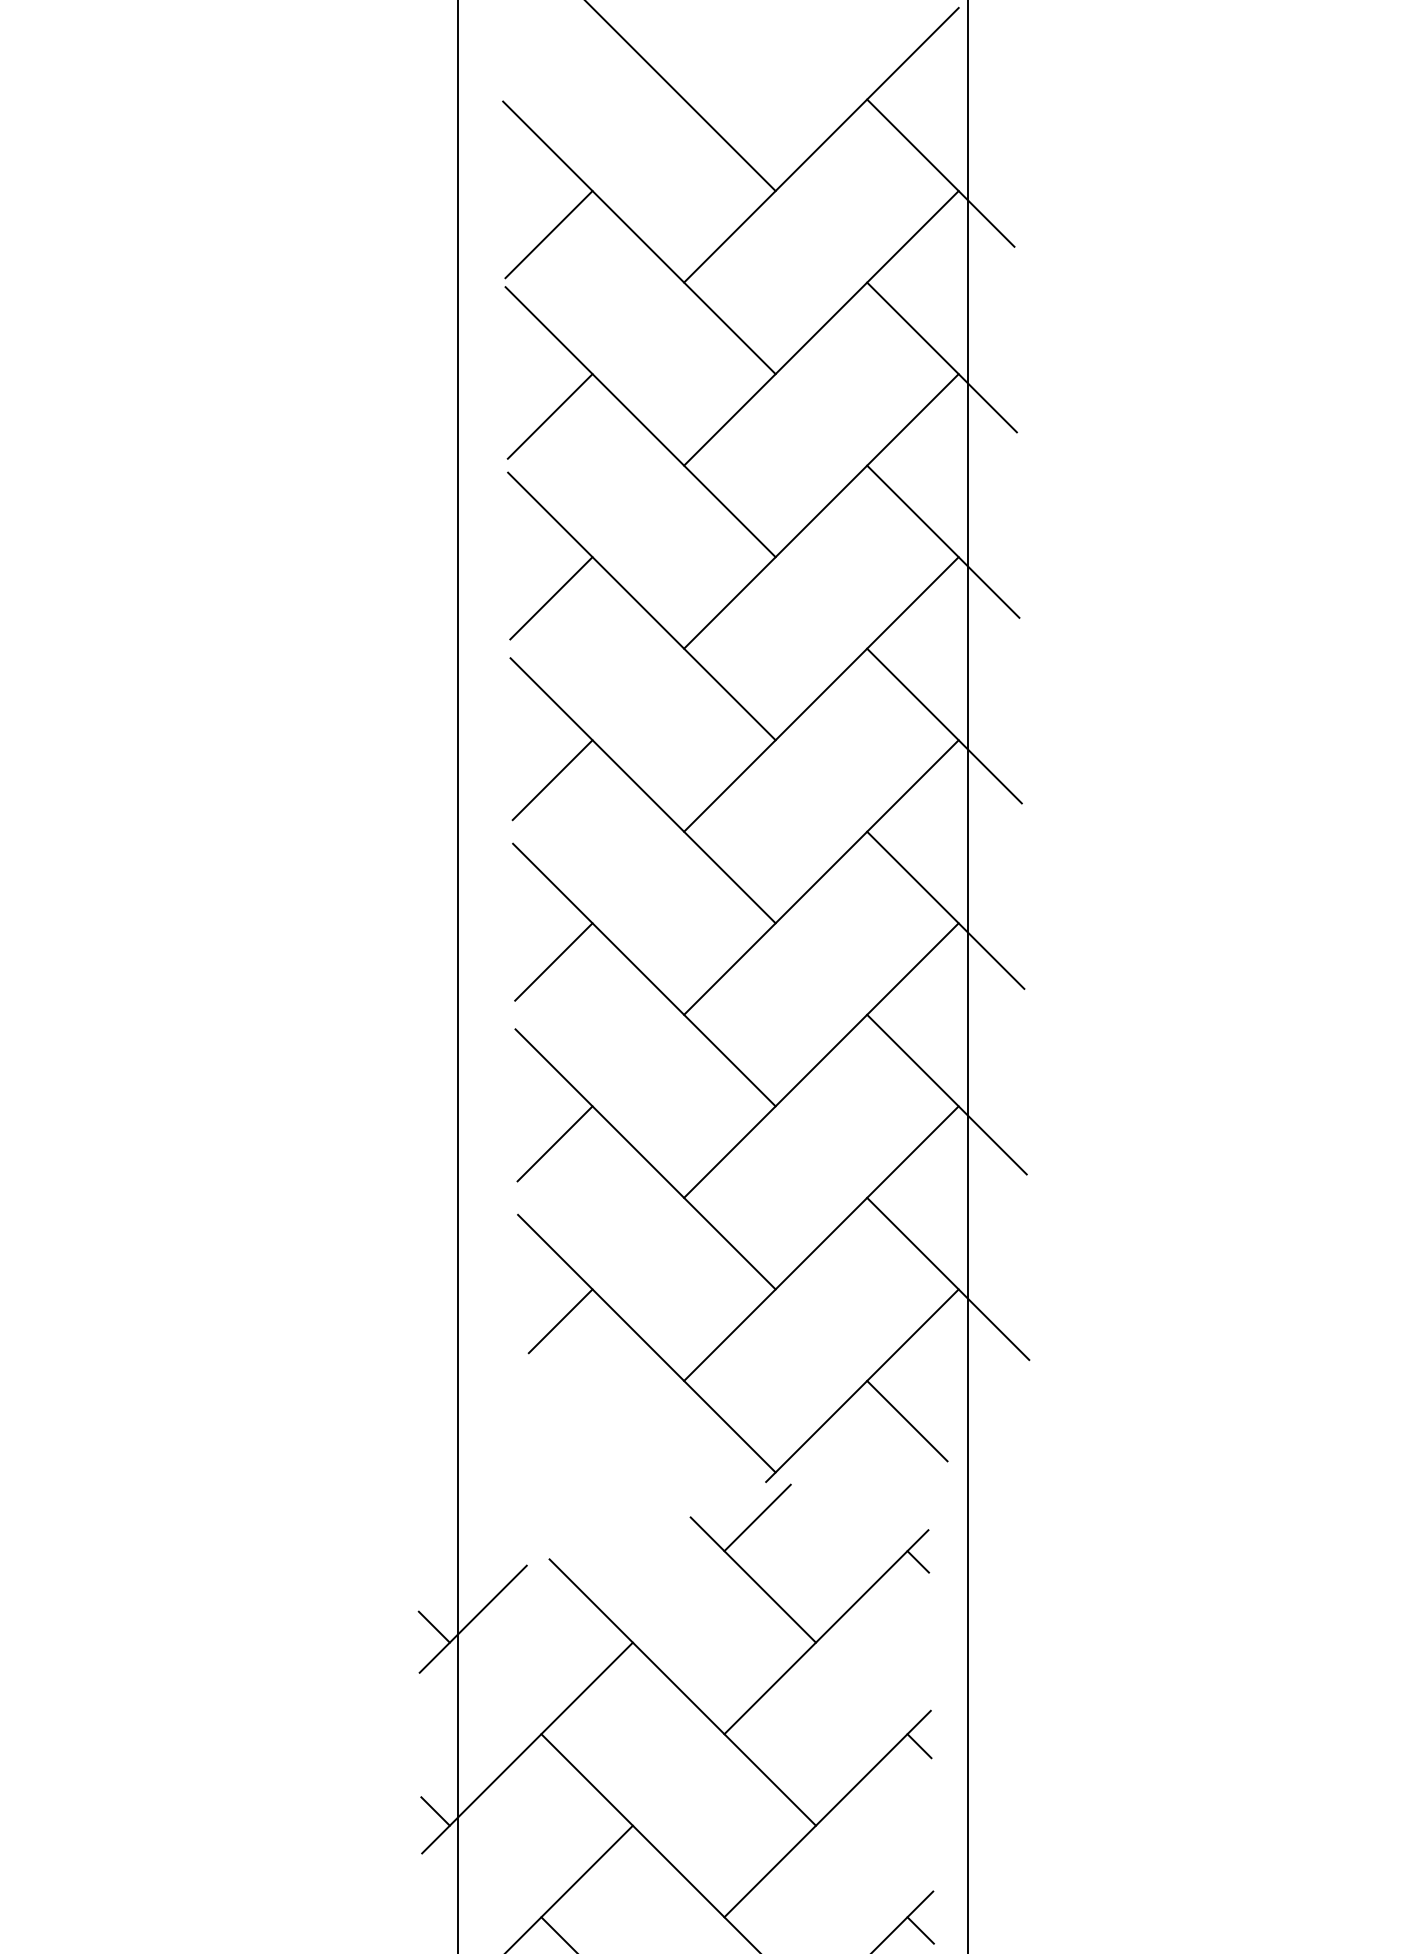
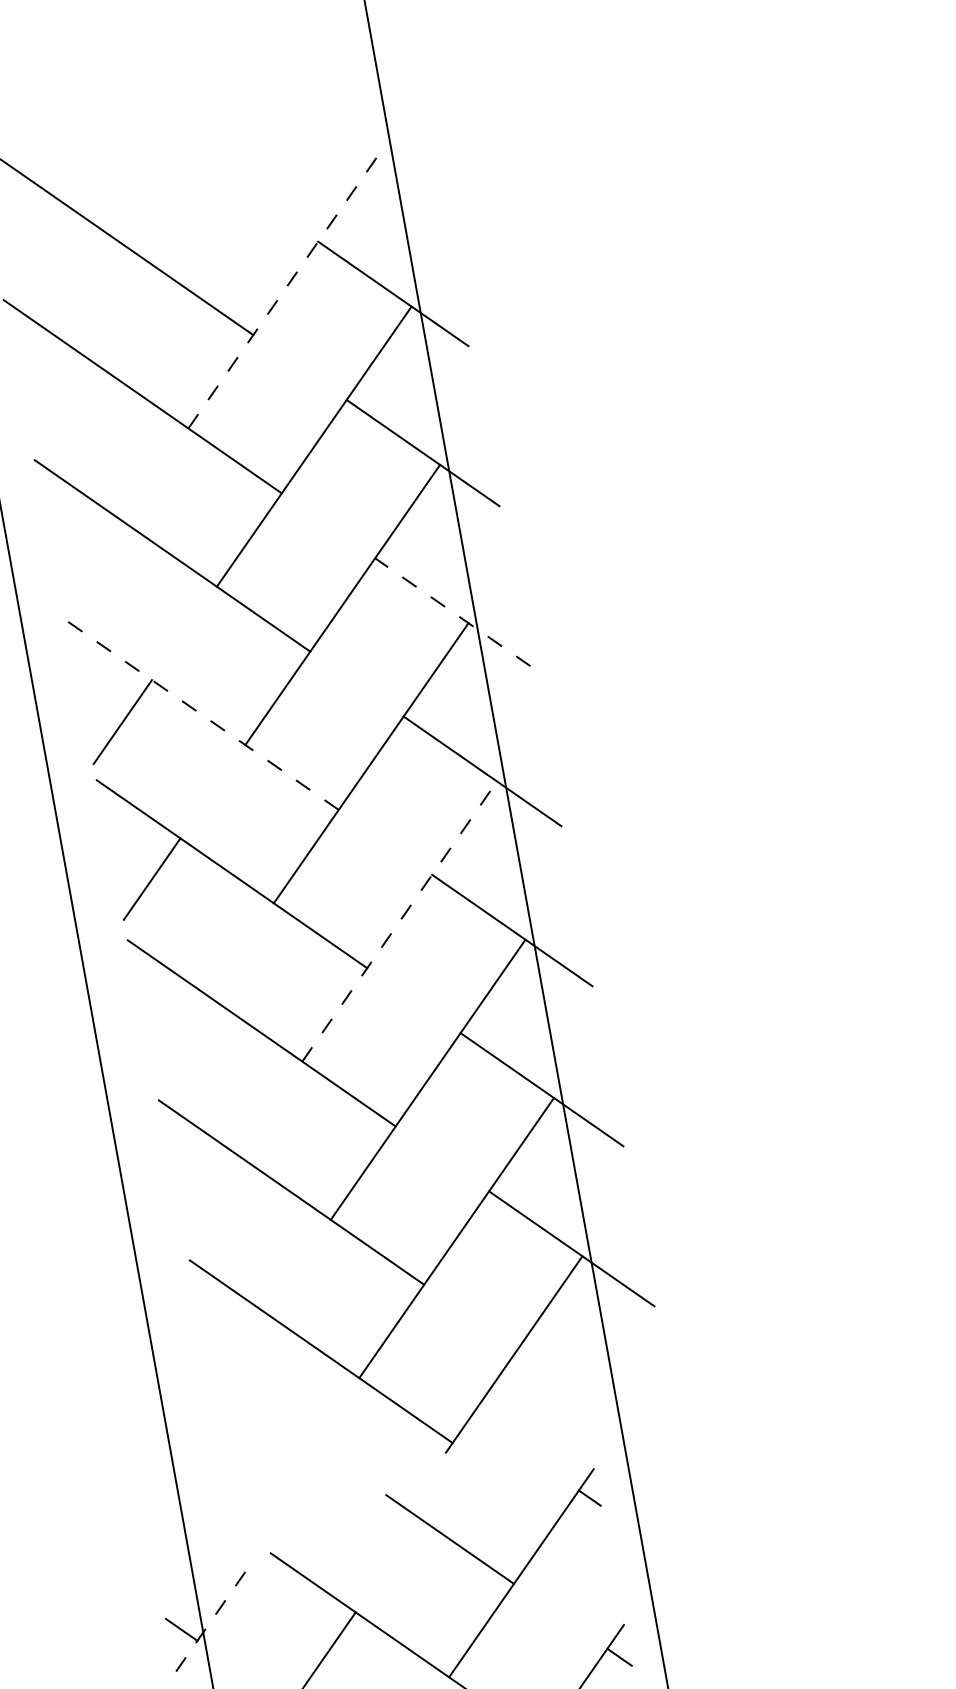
line: (821, 144) -> (285, 287), solid -> dashed
line: (548, 234) -> (63, 407), removed
line: (549, 416) -> (92, 565), removed
line: (943, 541) -> (452, 611), solid -> dashed
line: (641, 606) -> (201, 715), solid -> dashed
line: (821, 877) -> (399, 921), solid -> dashed
line: (553, 961) -> (181, 1035), removed
line: (554, 1143) -> (210, 1192), removed
line: (560, 1321) -> (243, 1345), removed
line: (907, 1420) -> (558, 1377), removed
line: (757, 1517) -> (443, 1484), removed
line: (473, 1619) -> (214, 1617), solid -> dashed

